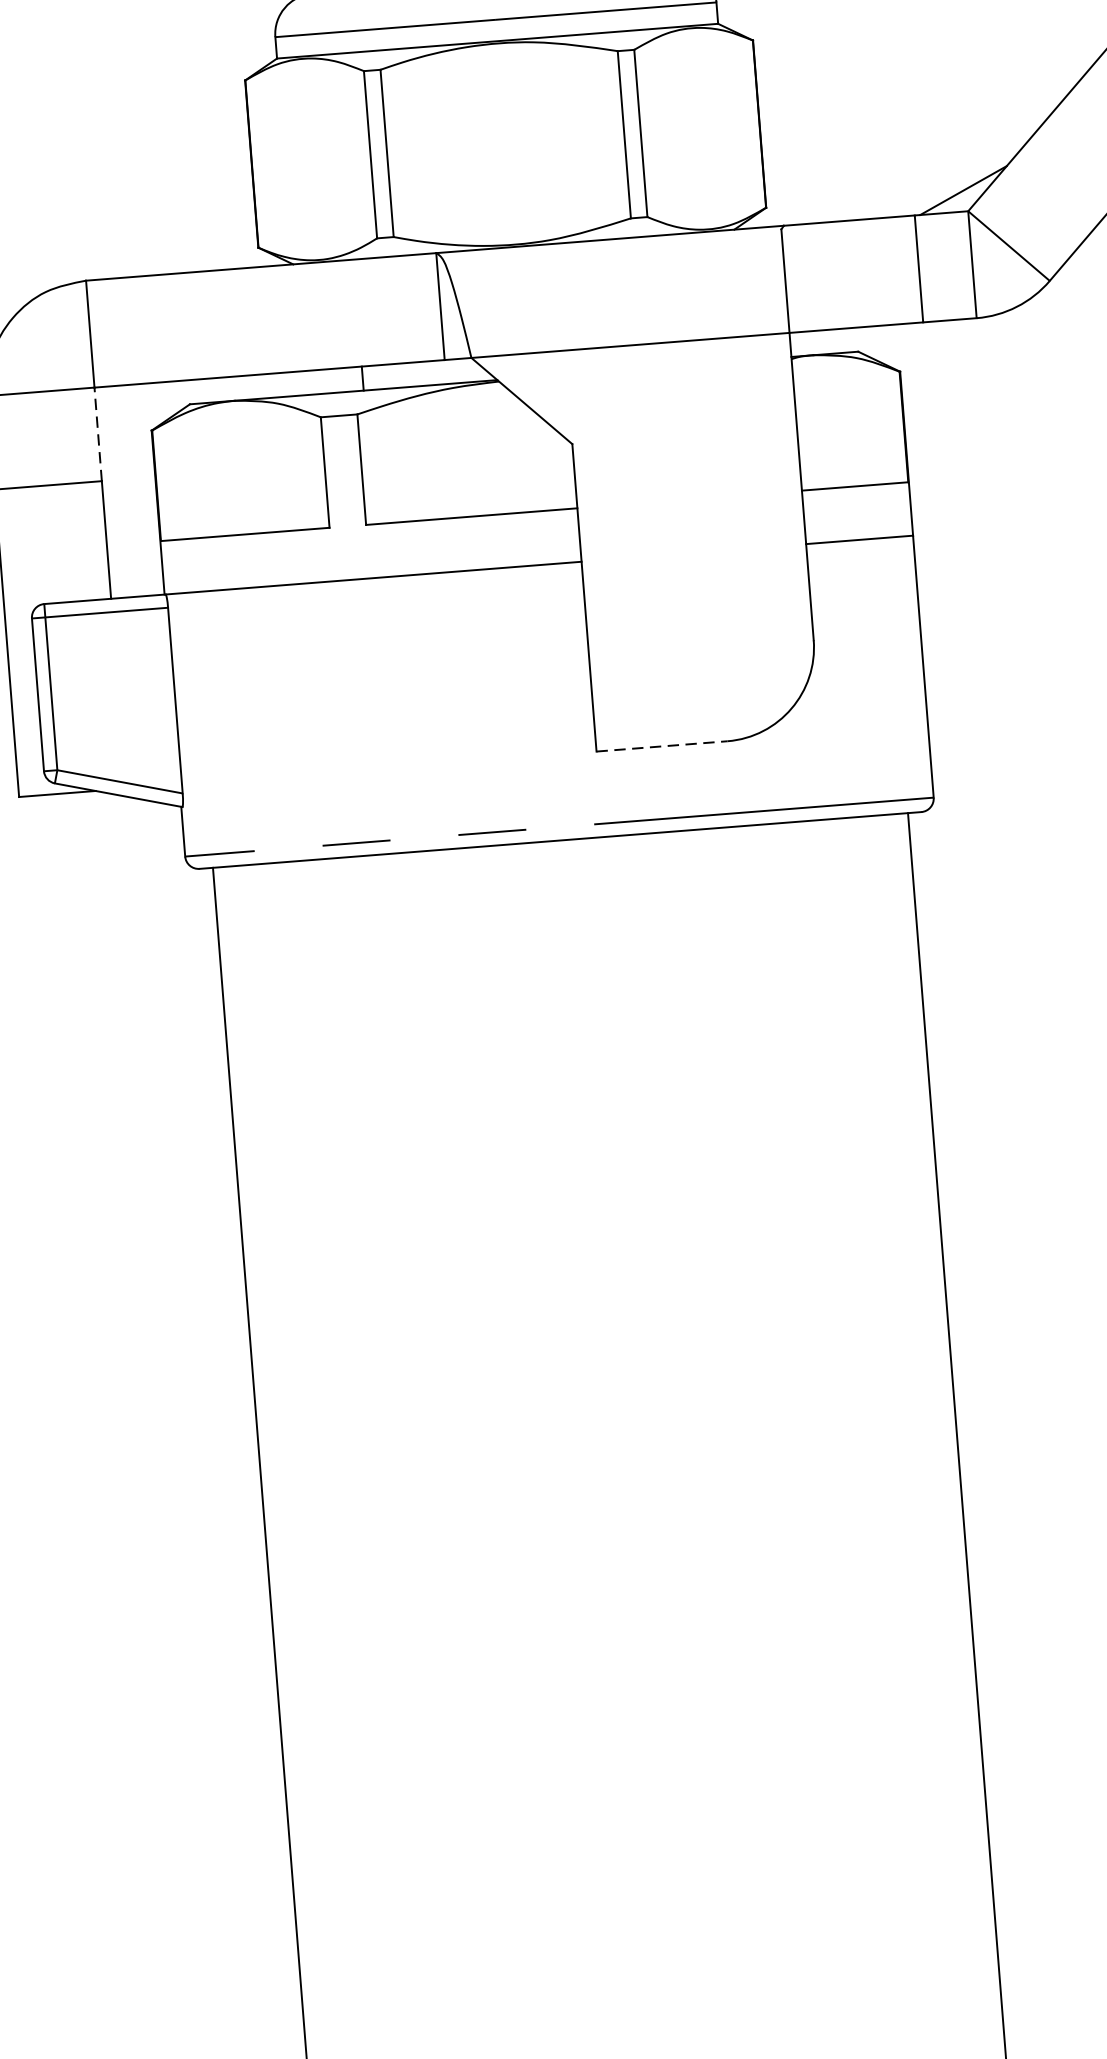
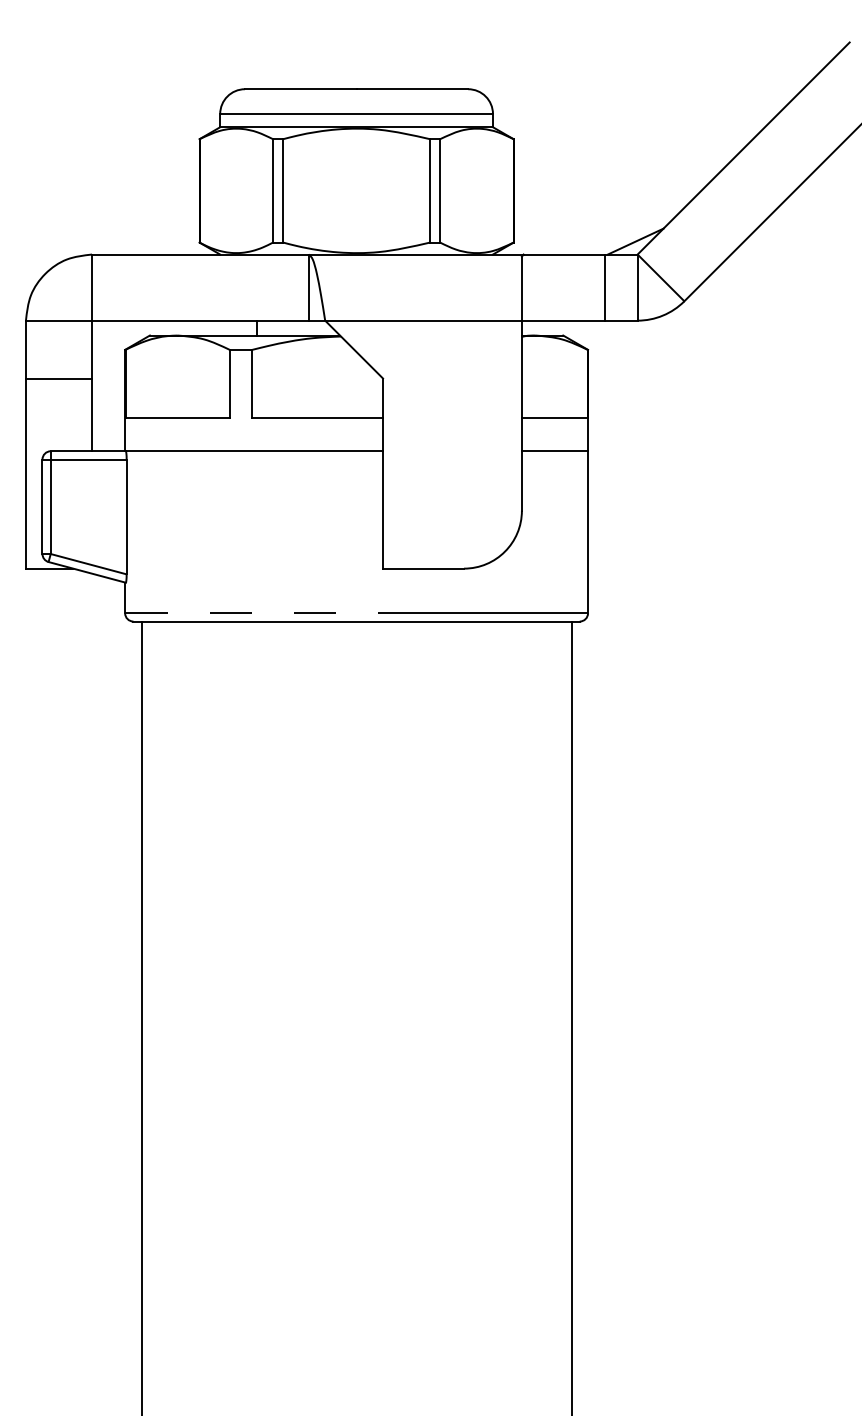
line: (98, 434) -> (92, 349), dashed -> solid
line: (661, 746) -> (423, 568), dashed -> solid

